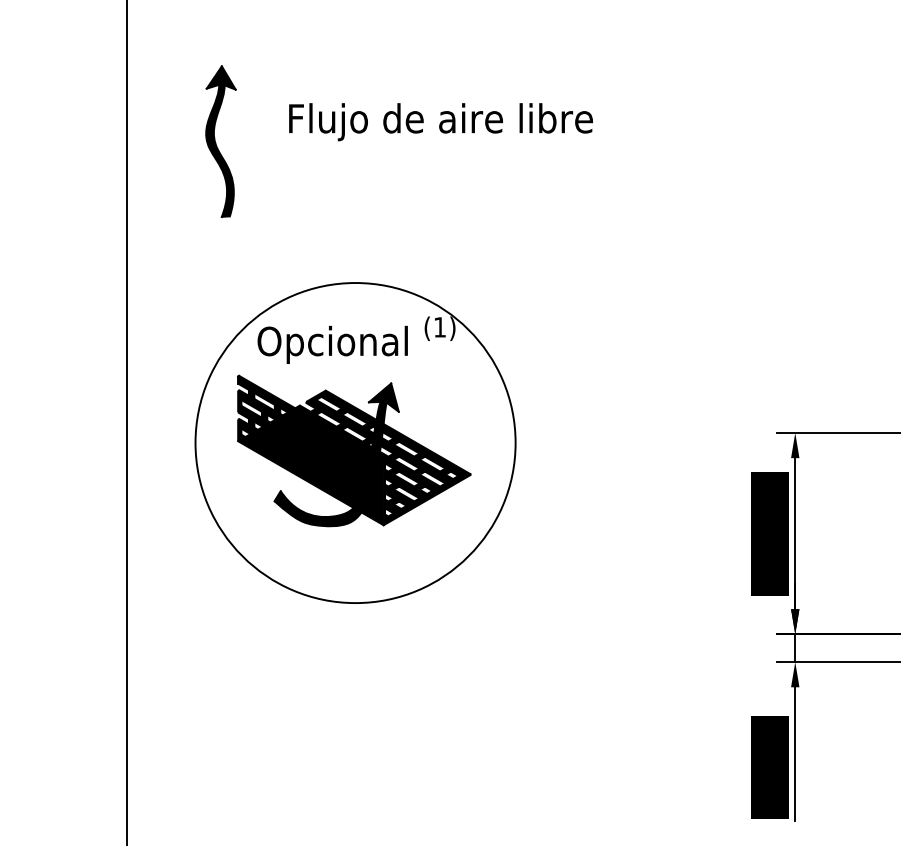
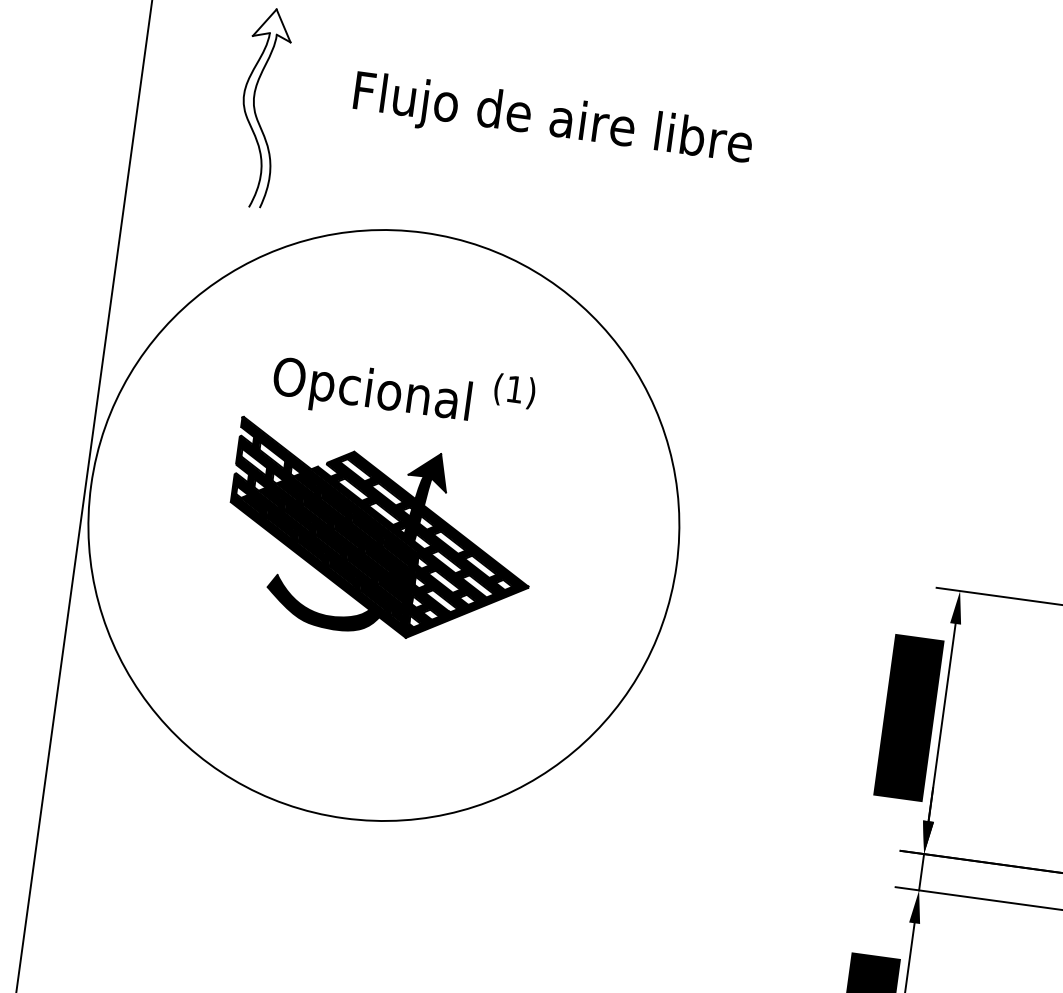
fill: (220, 141) -> (261, 107), removed
circle: (355, 443) -> (383, 526), size x1.4

